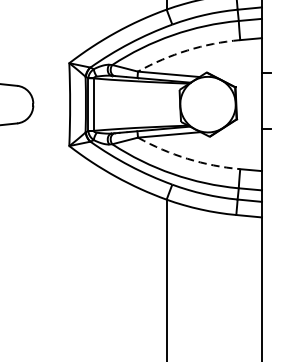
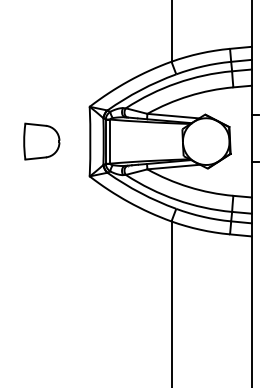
arc: (188, 50) -> (189, 96), dashed -> solid
arc: (188, 159) -> (189, 187), dashed -> solid

